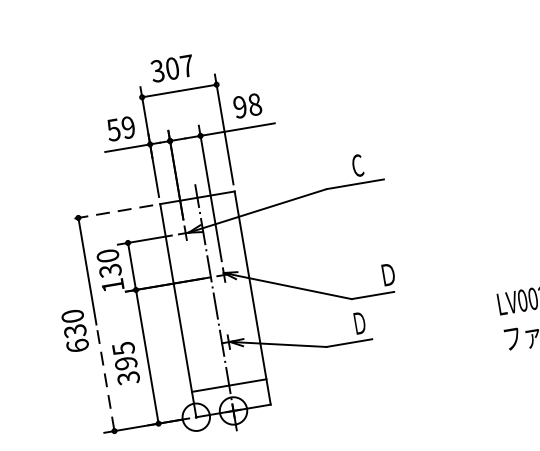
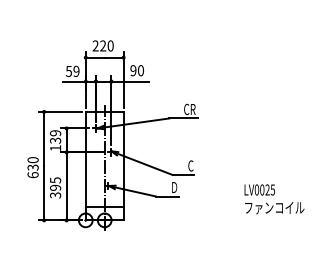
text: (171, 67) -> (102, 45), 307 -> 220
text: (254, 104) -> (140, 70), 98 -> 90
text: (369, 163) -> (192, 109), C -> CR
line: (110, 211) -> (60, 111), dashed -> solid
text: (107, 256) -> (55, 133), 130 -> 139
text: (385, 274) -> (191, 165), Ｄ -> C
line: (106, 378) -> (44, 193), dashed -> solid

